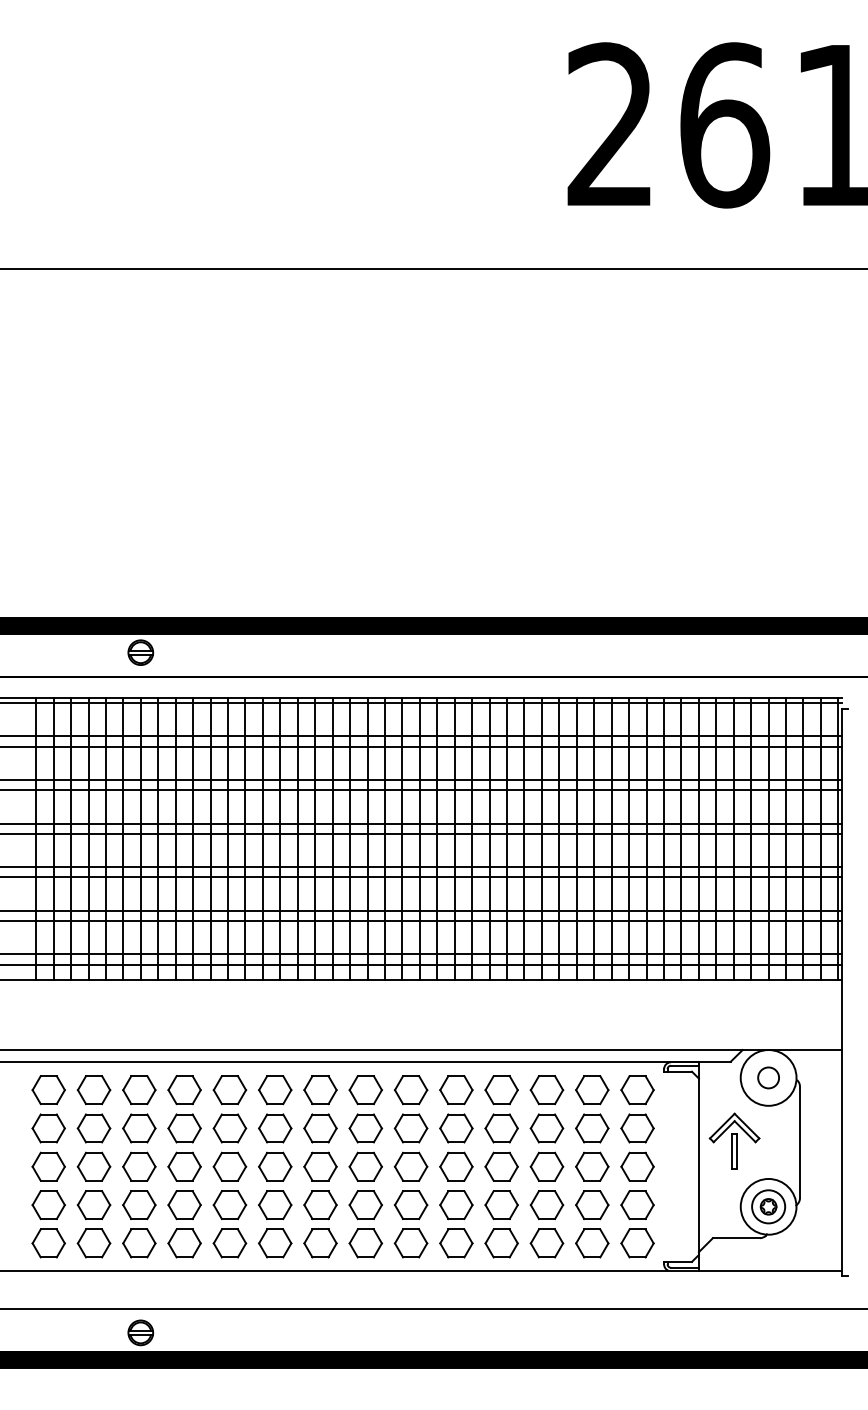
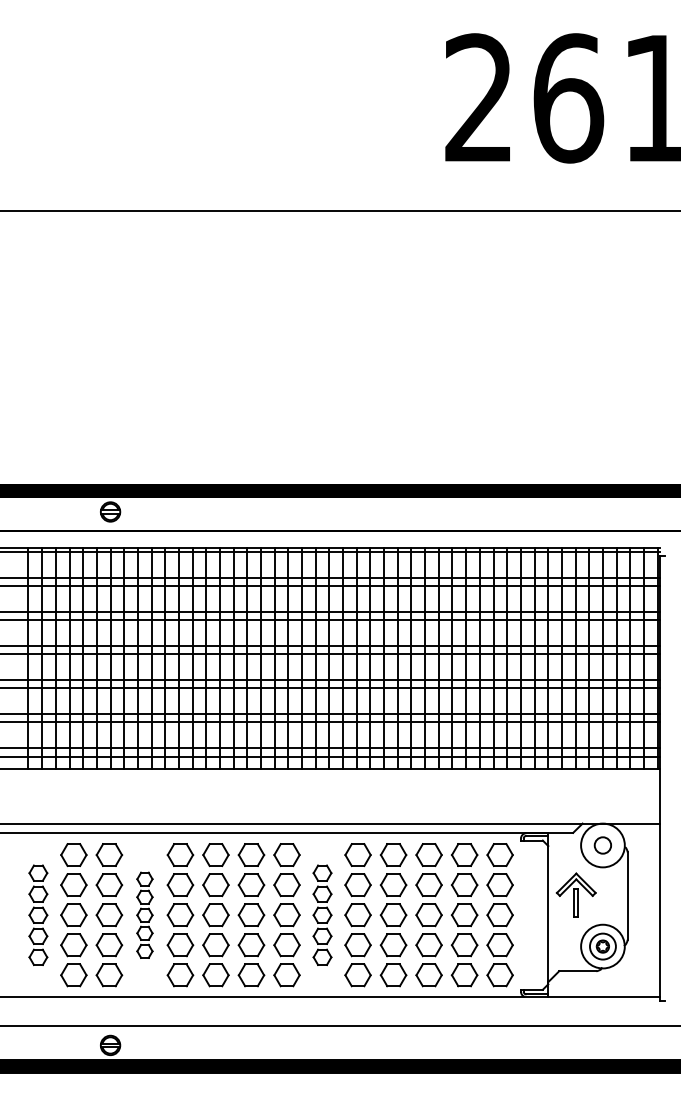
part: (48, 1167) -> (38, 915), size x0.7
part: (184, 1167) -> (144, 915), size x0.6
part: (411, 1167) -> (322, 915), size x0.7

